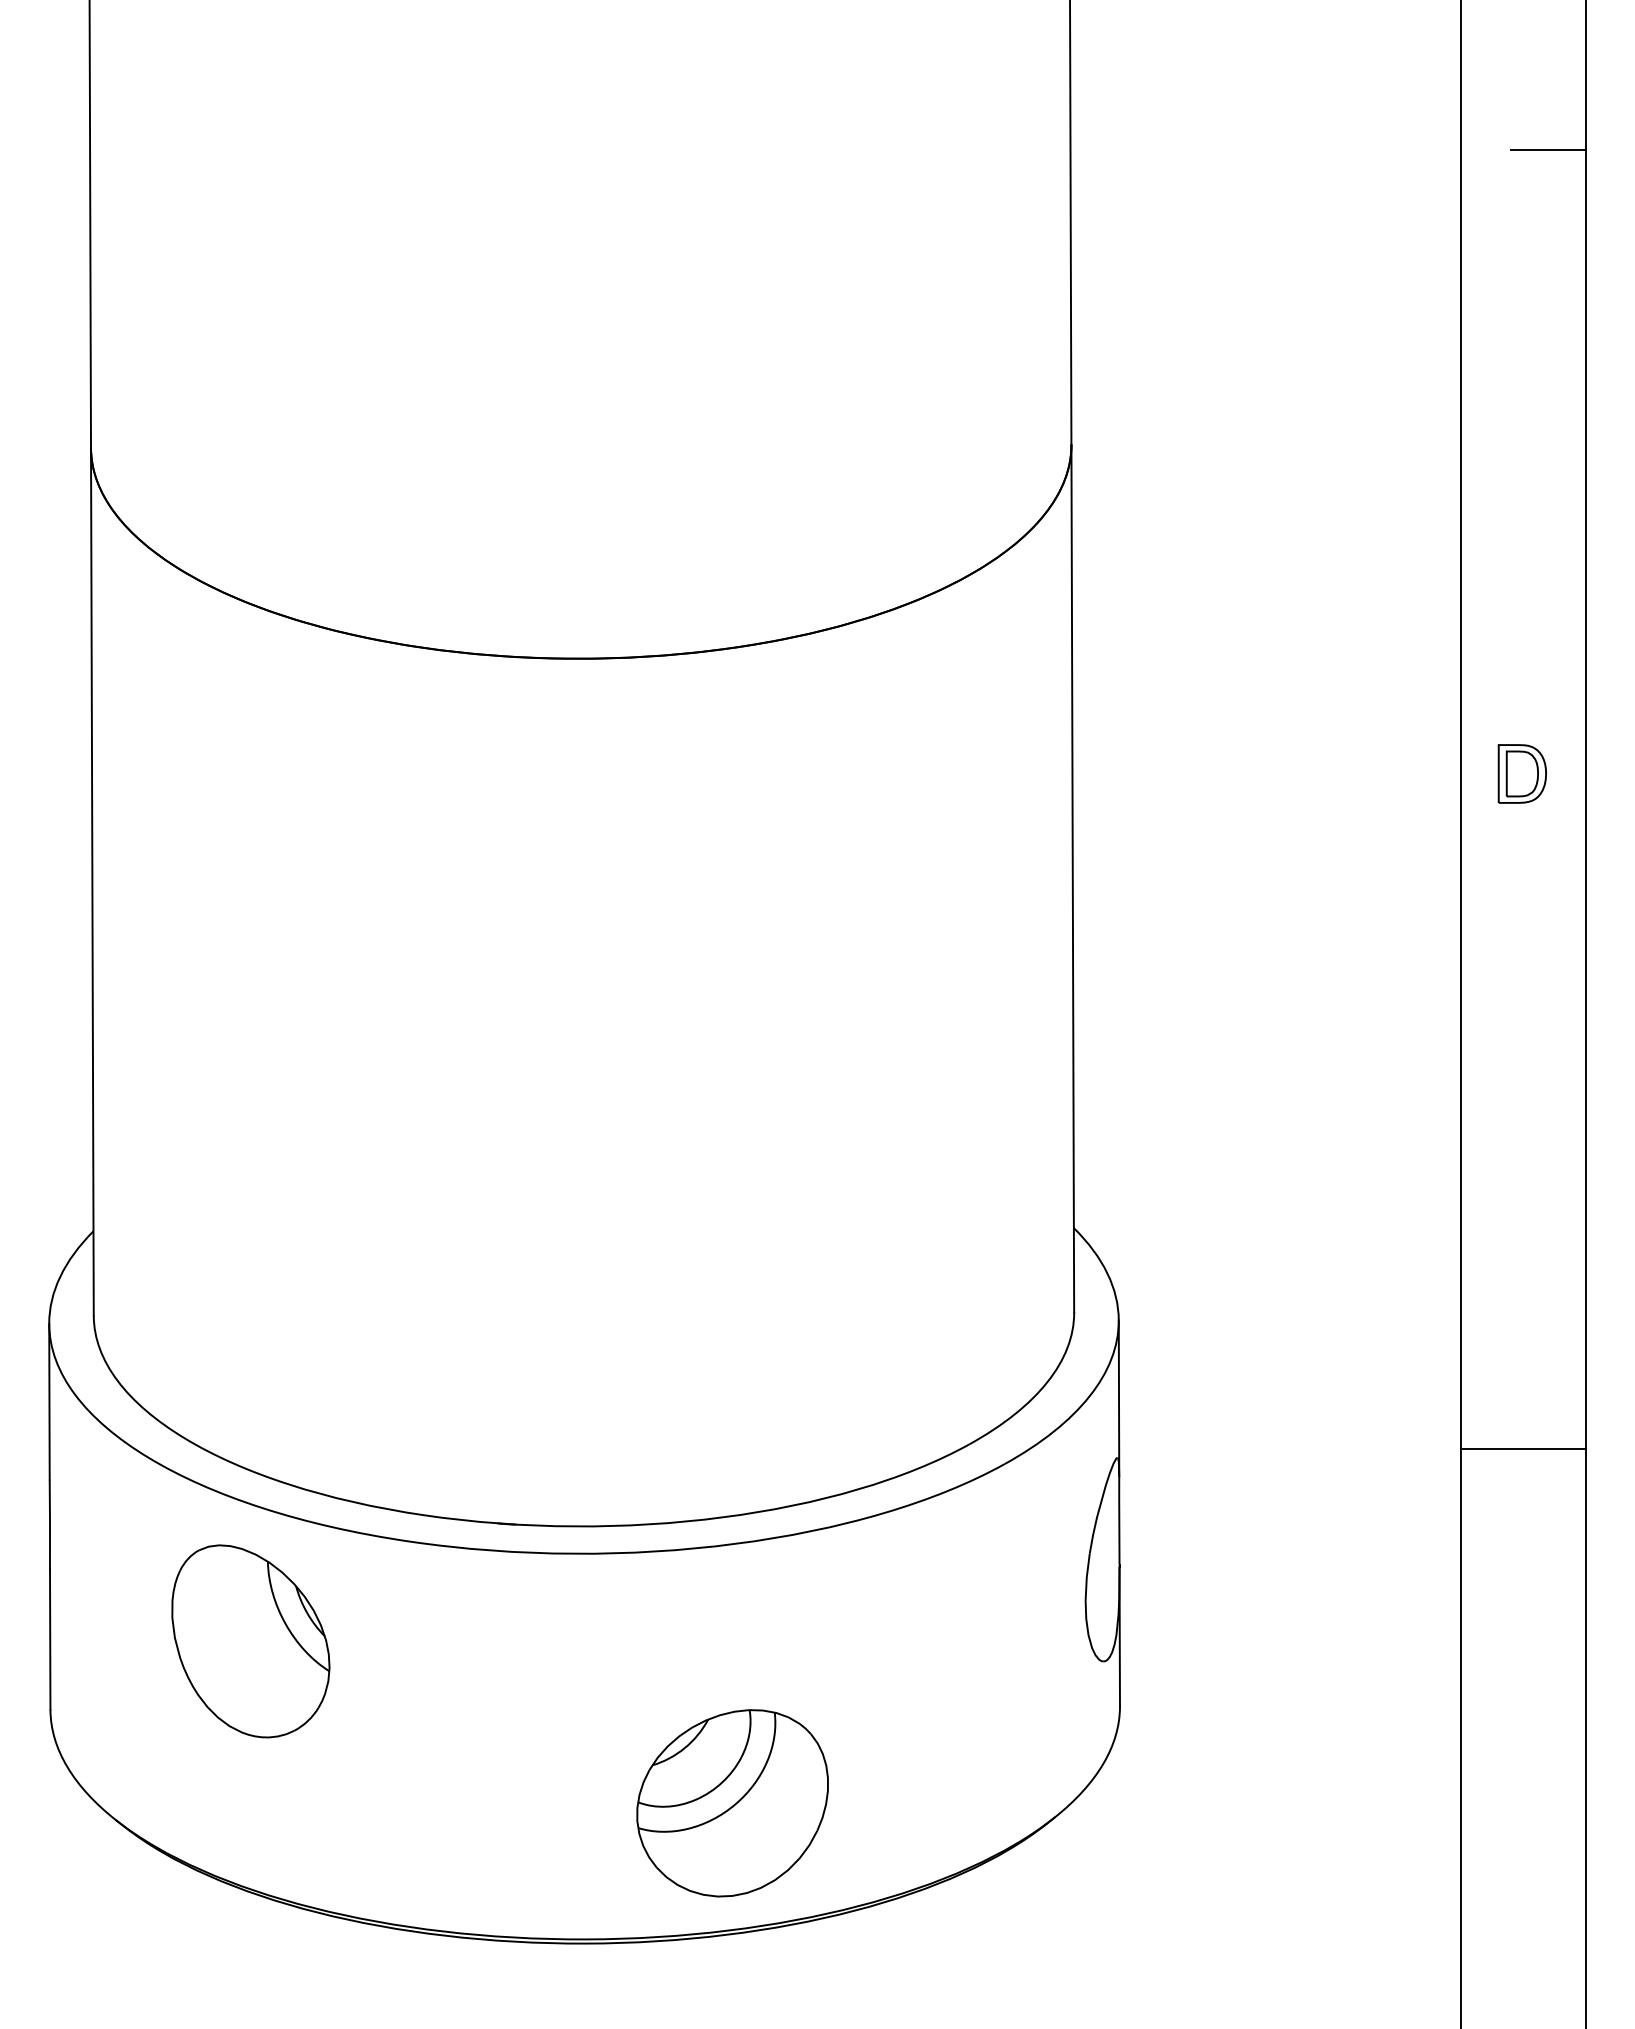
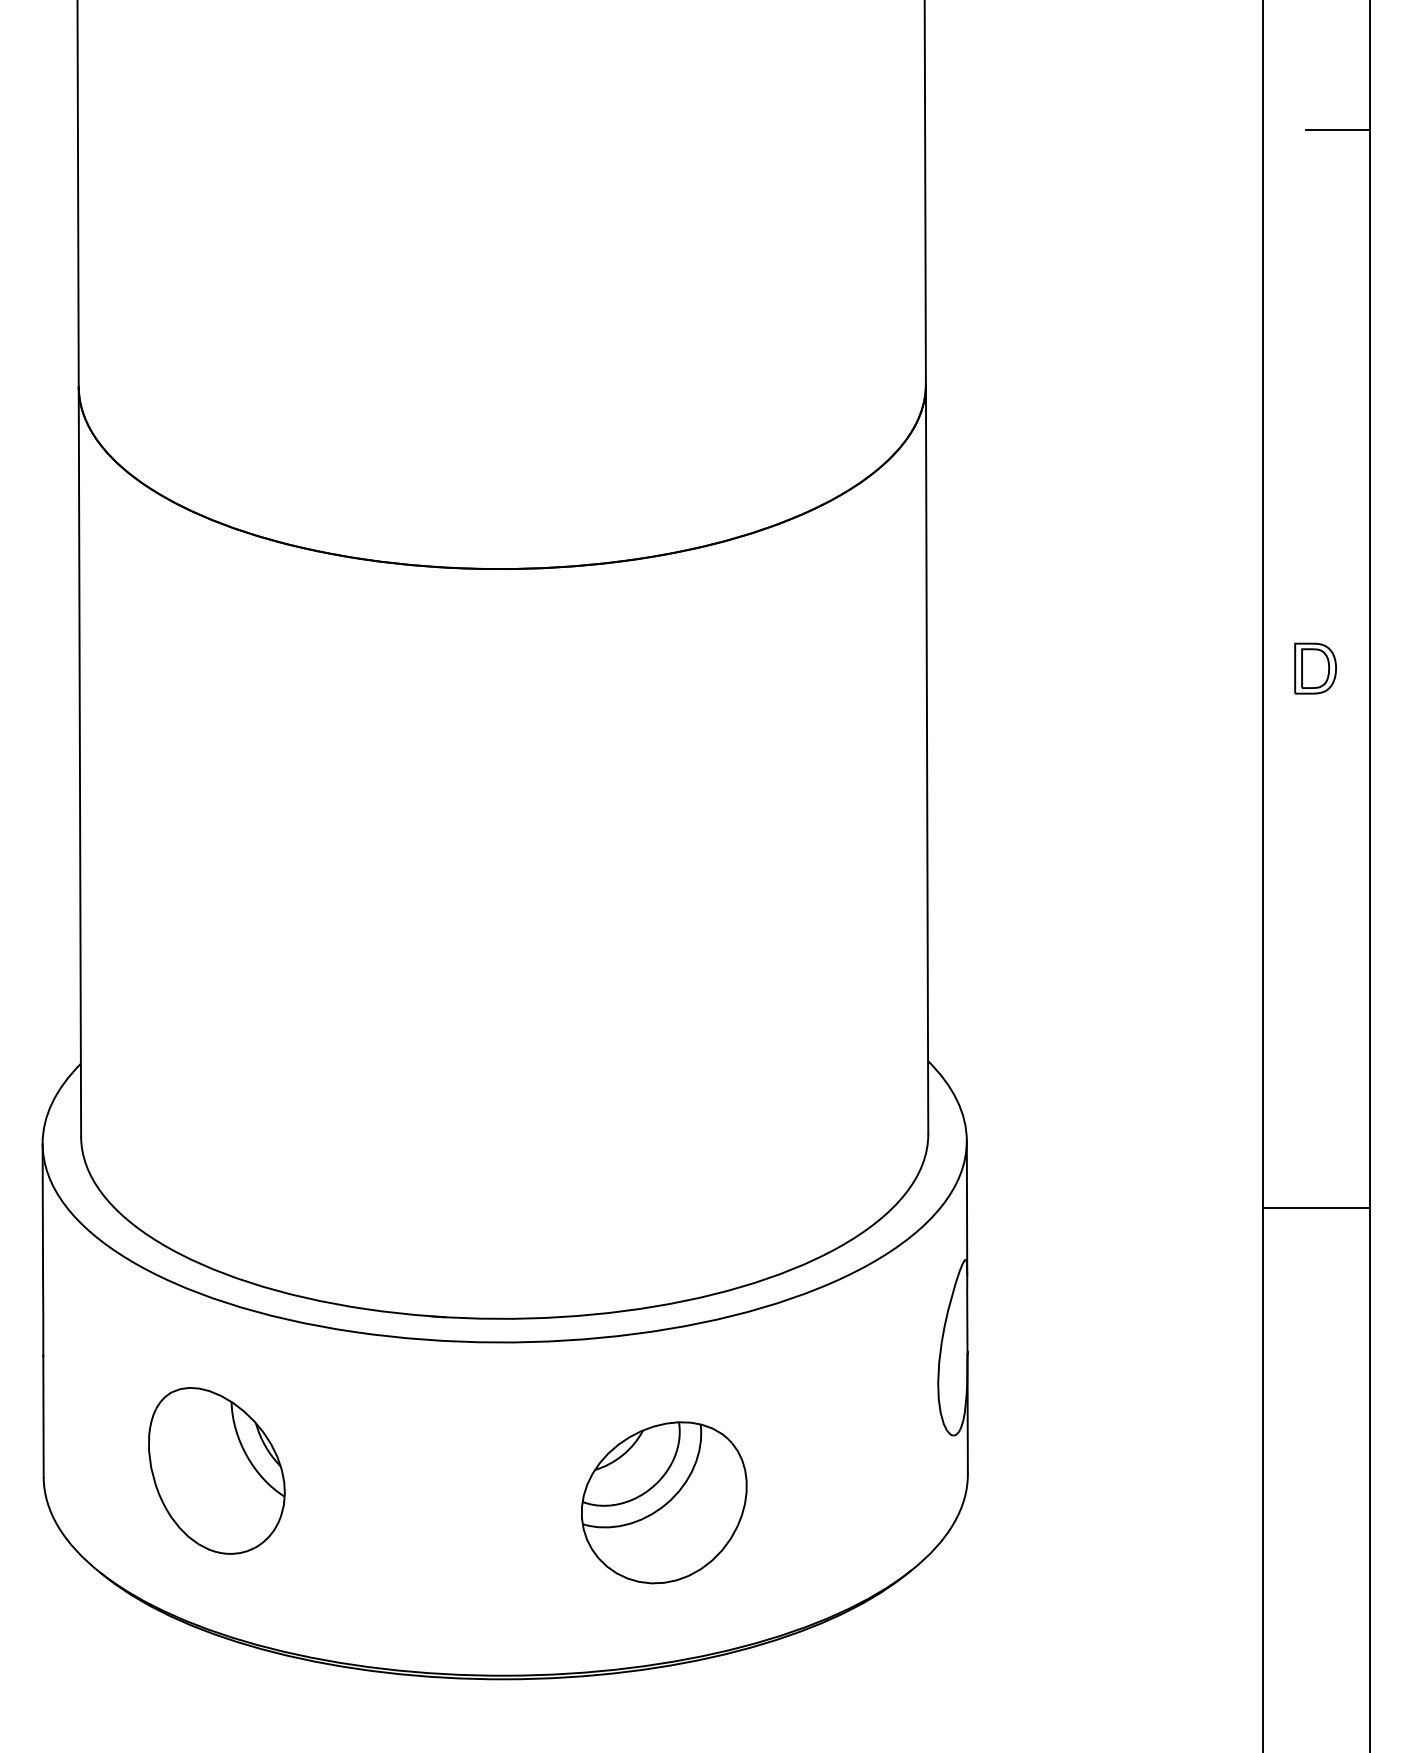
line: (1523, 1448) -> (1316, 1207), moved
part: (250, 1641) -> (216, 1471), moved
part: (732, 1803) -> (664, 1502), moved

